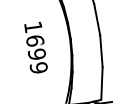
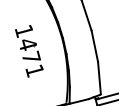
text: (37, 54) -> (31, 57), 1699 -> 1471

